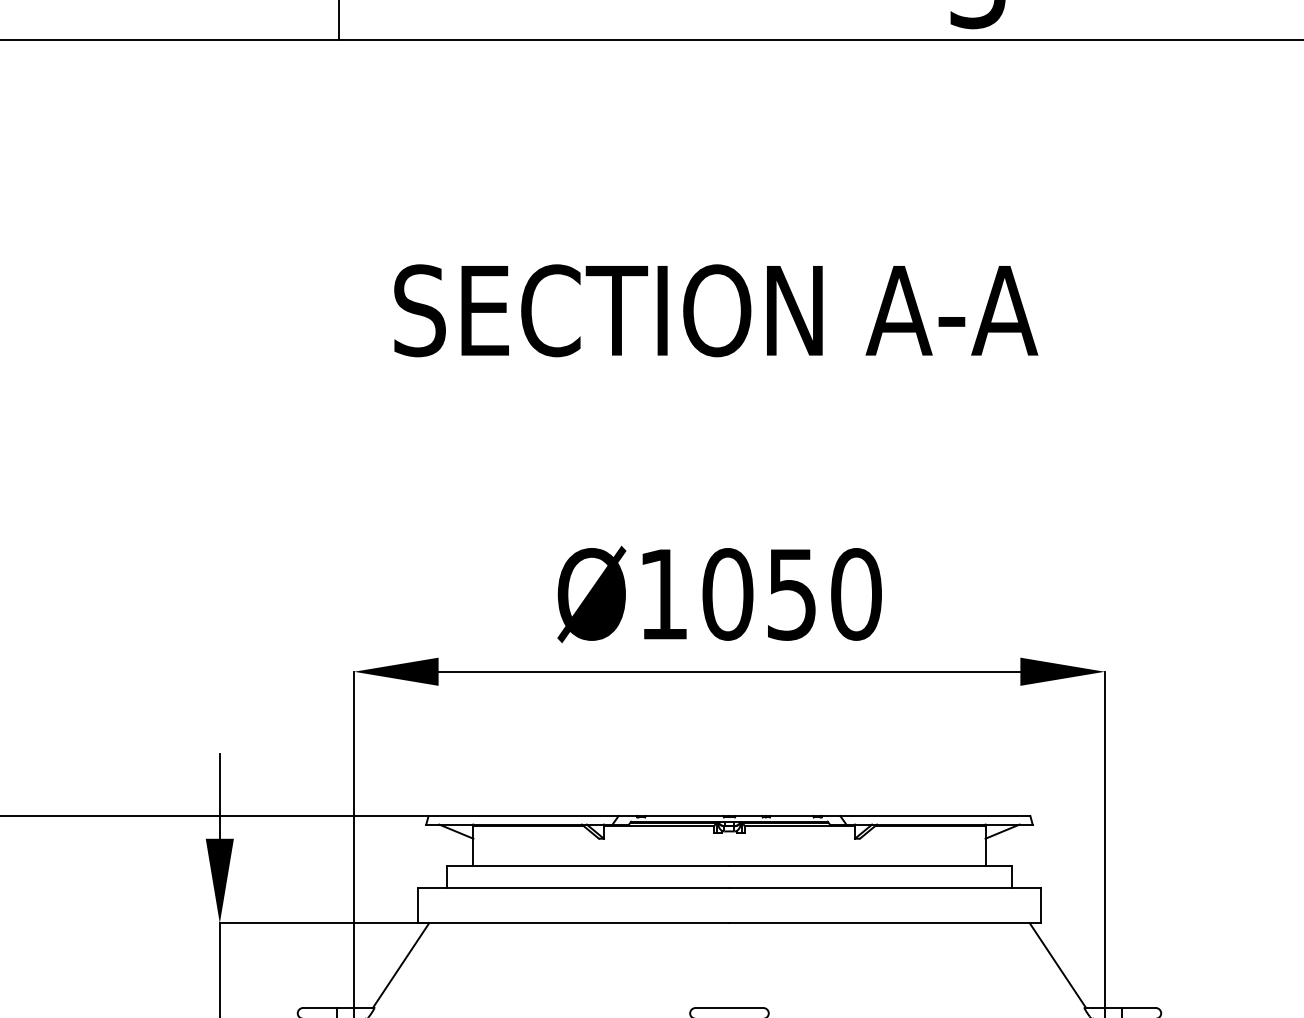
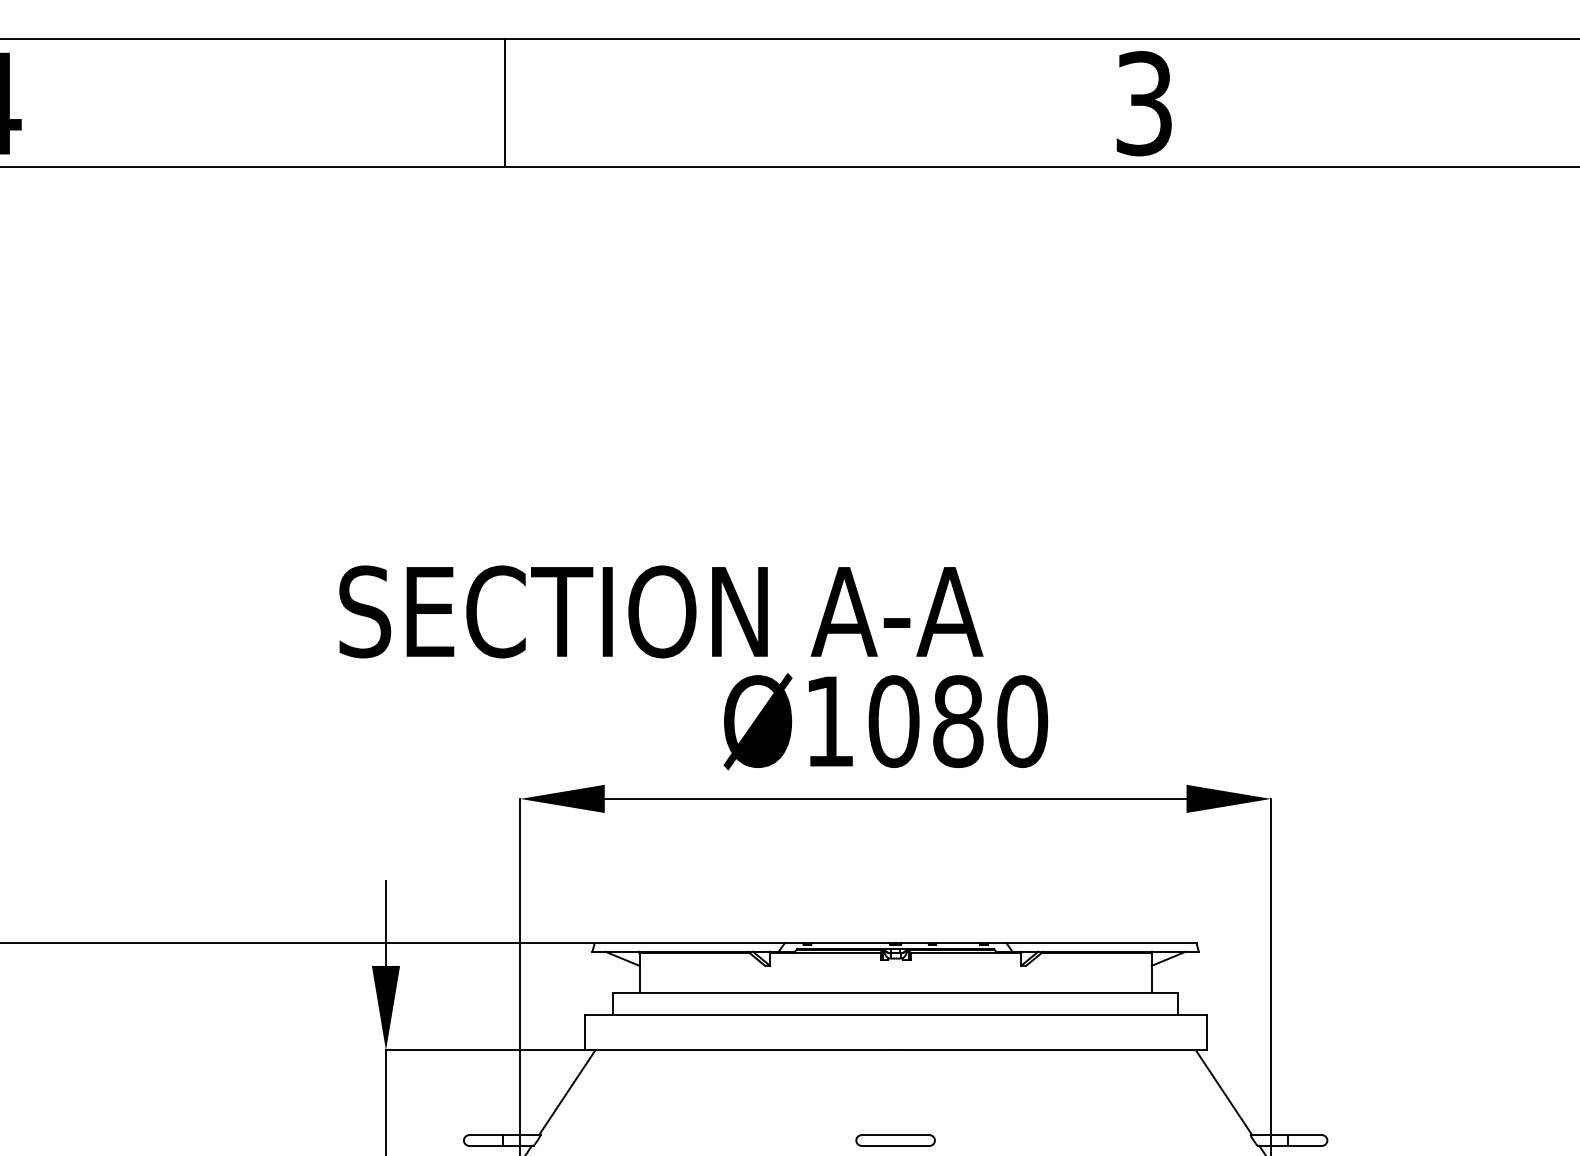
text: (716, 310) -> (661, 611), moved
text: (792, 594) -> (958, 721), Ø1050 -> Ø1080

